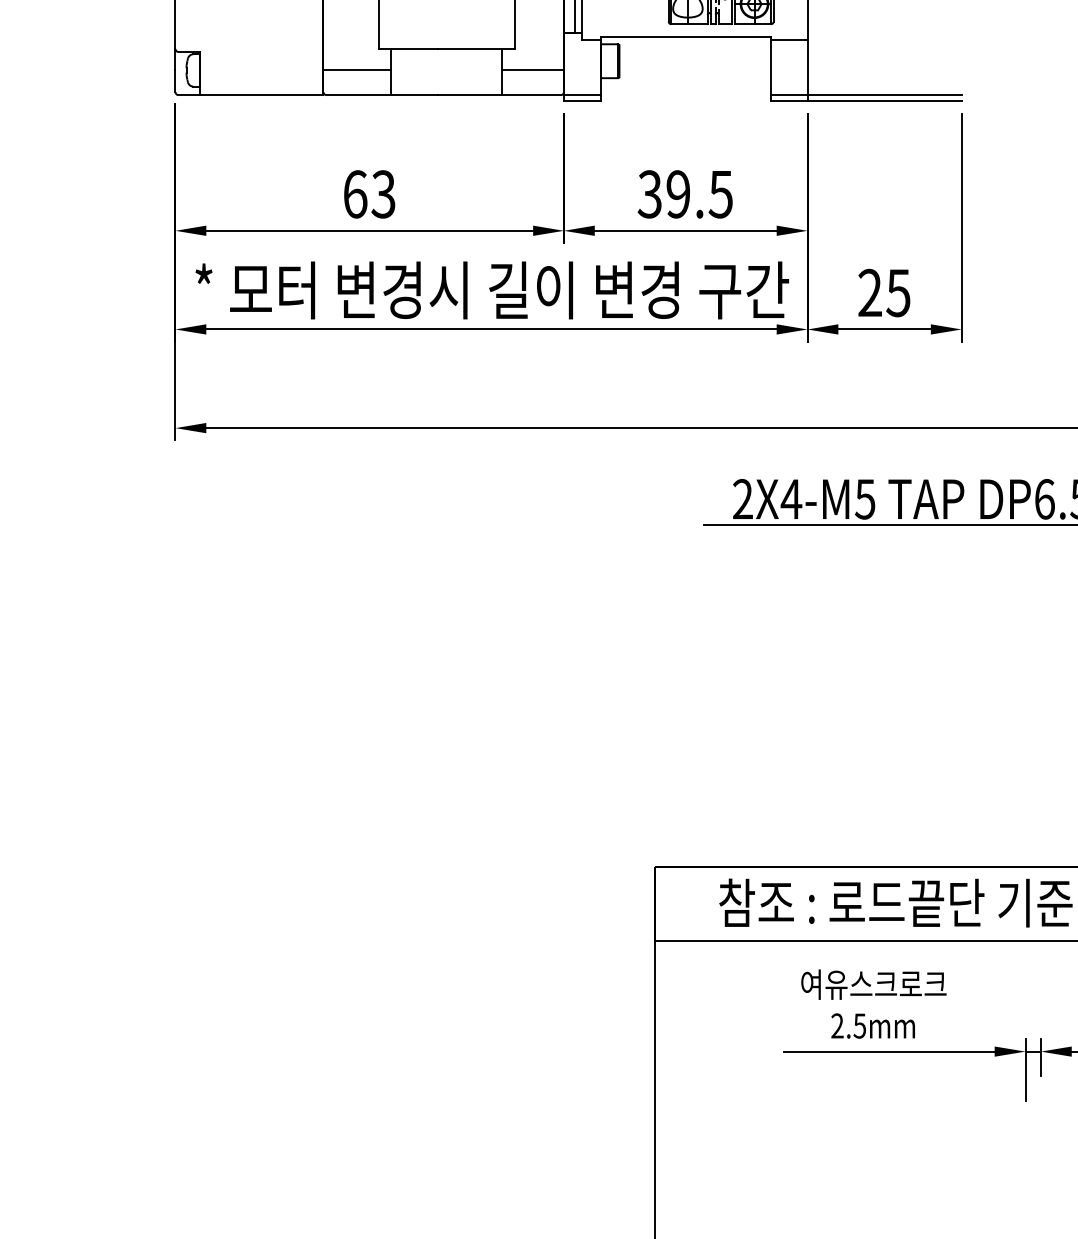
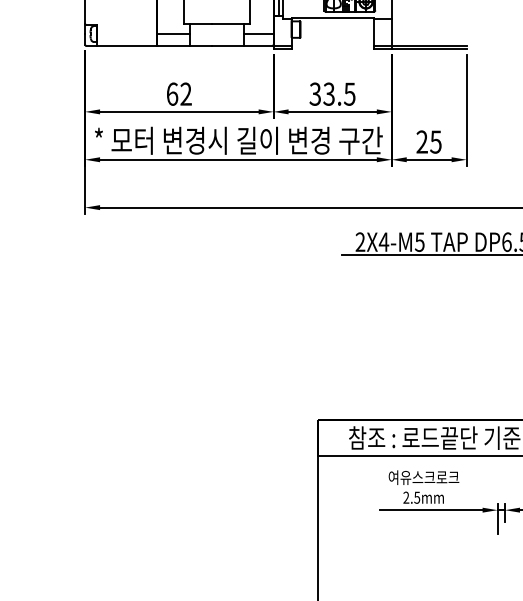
text: (677, 192) -> (328, 93), 39.5 -> 33.5
text: (382, 194) -> (185, 94), 63 -> 62

